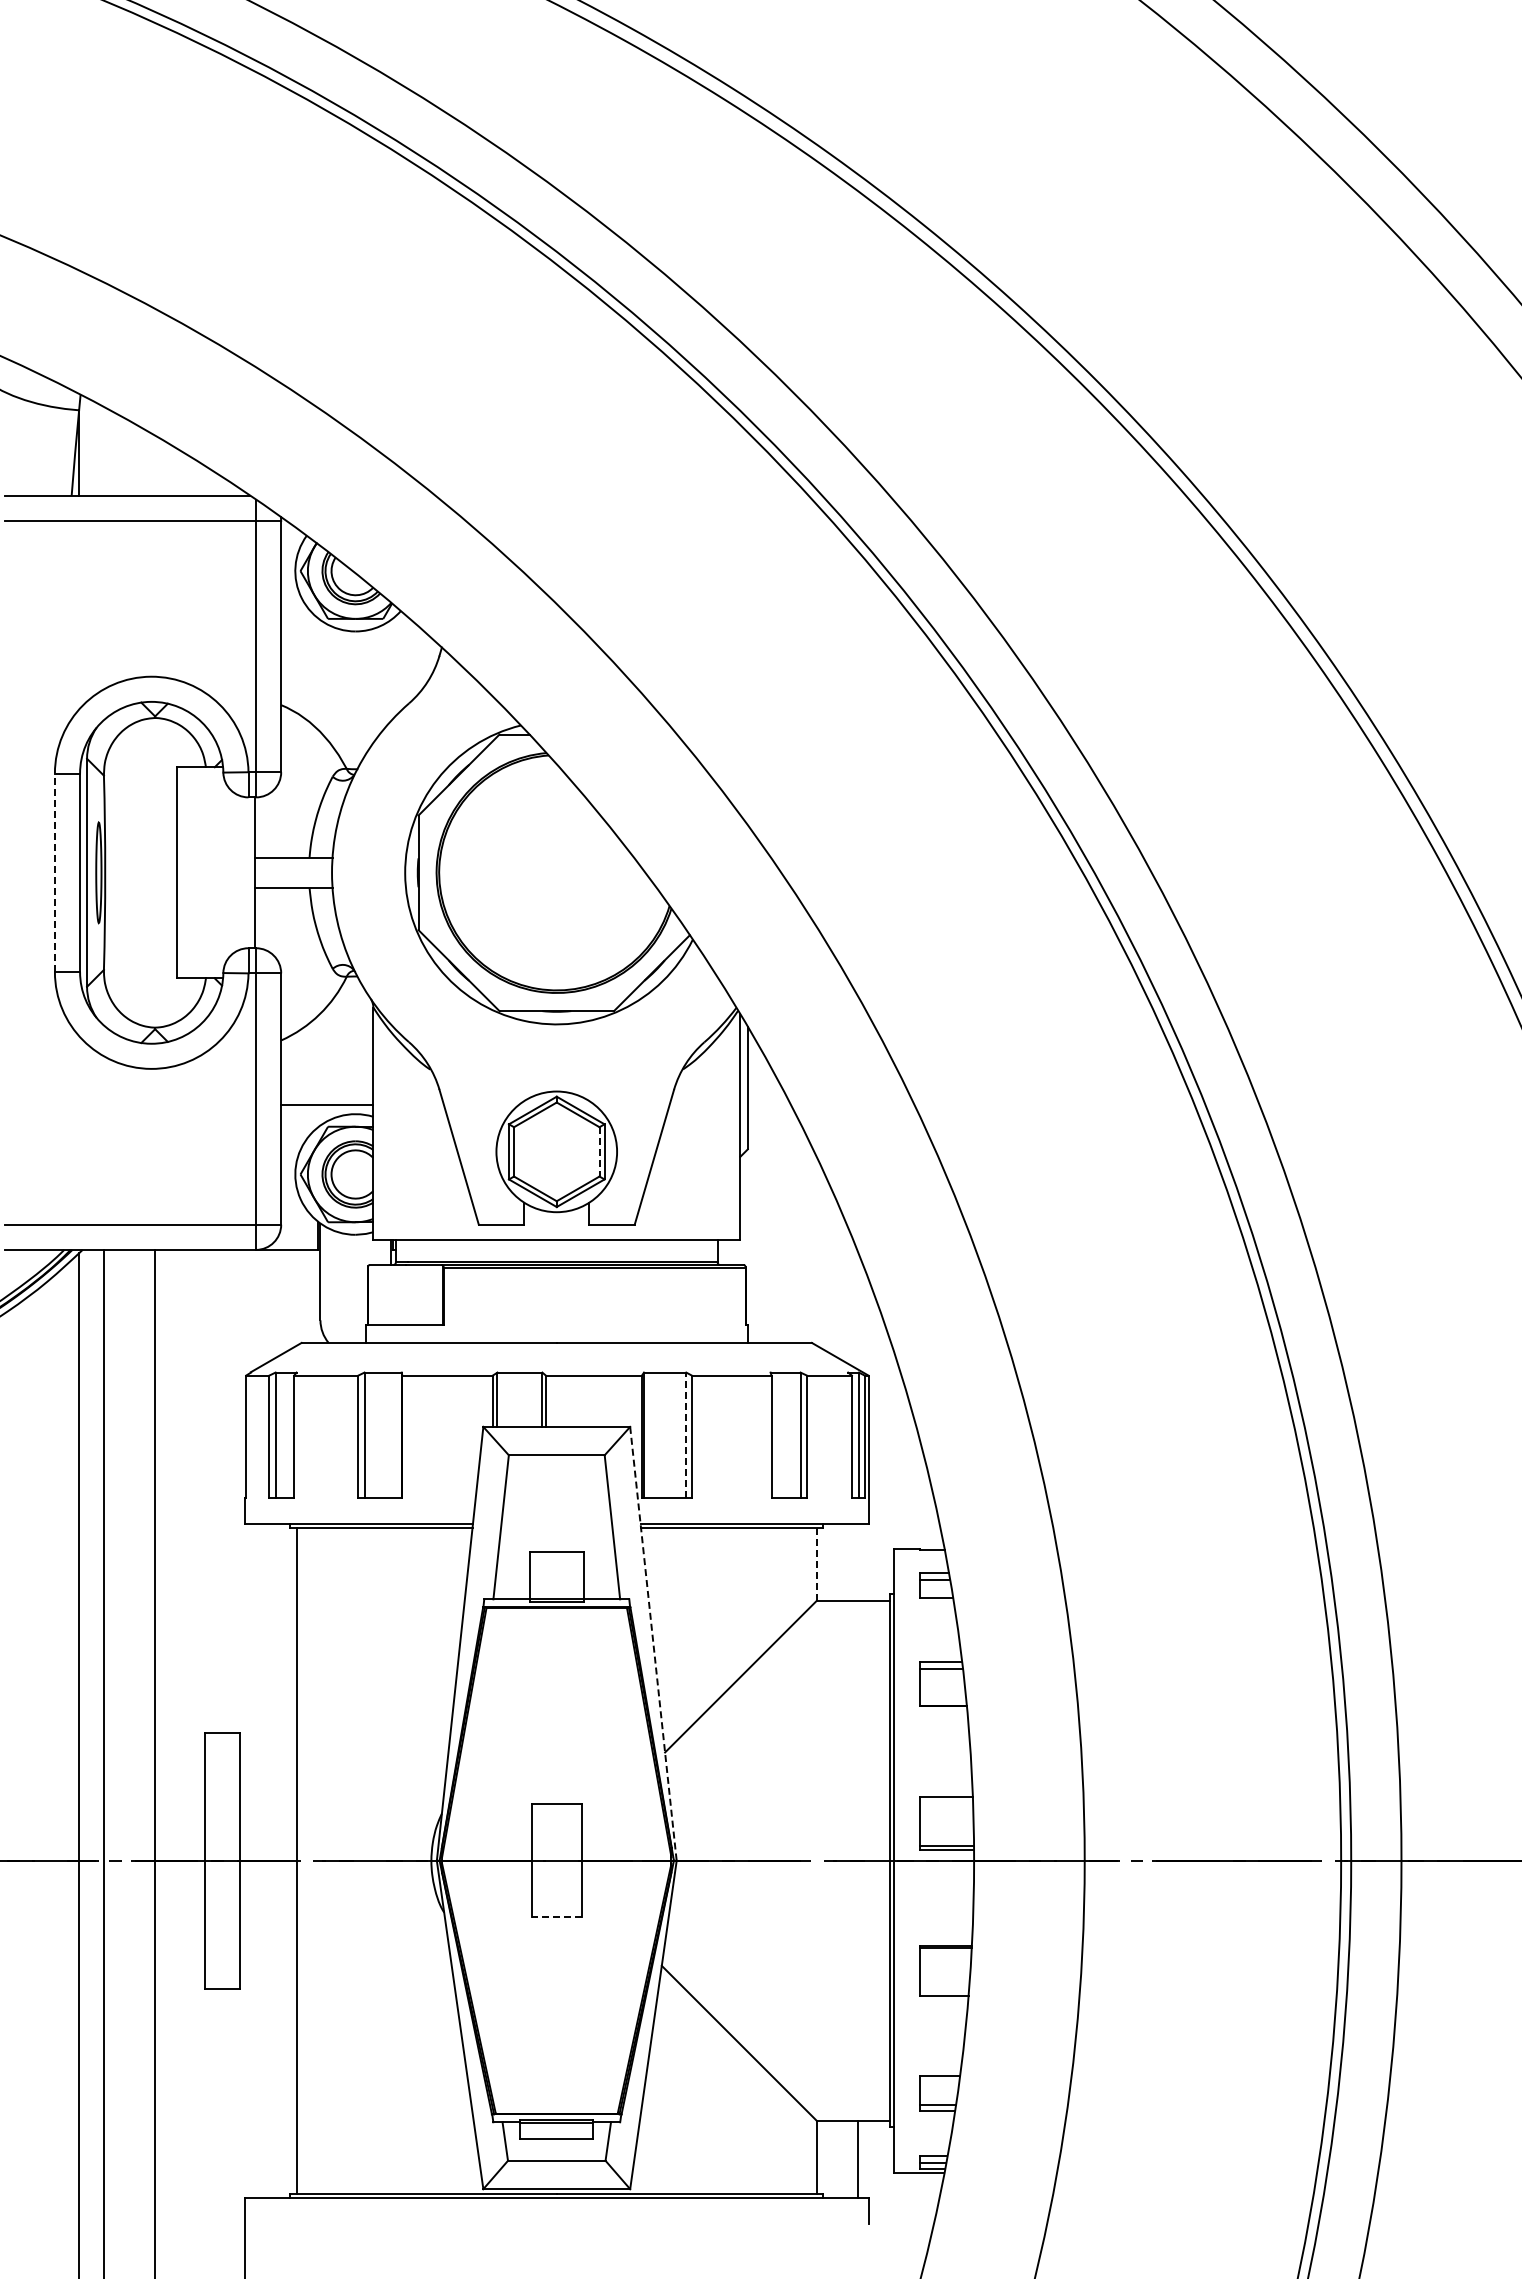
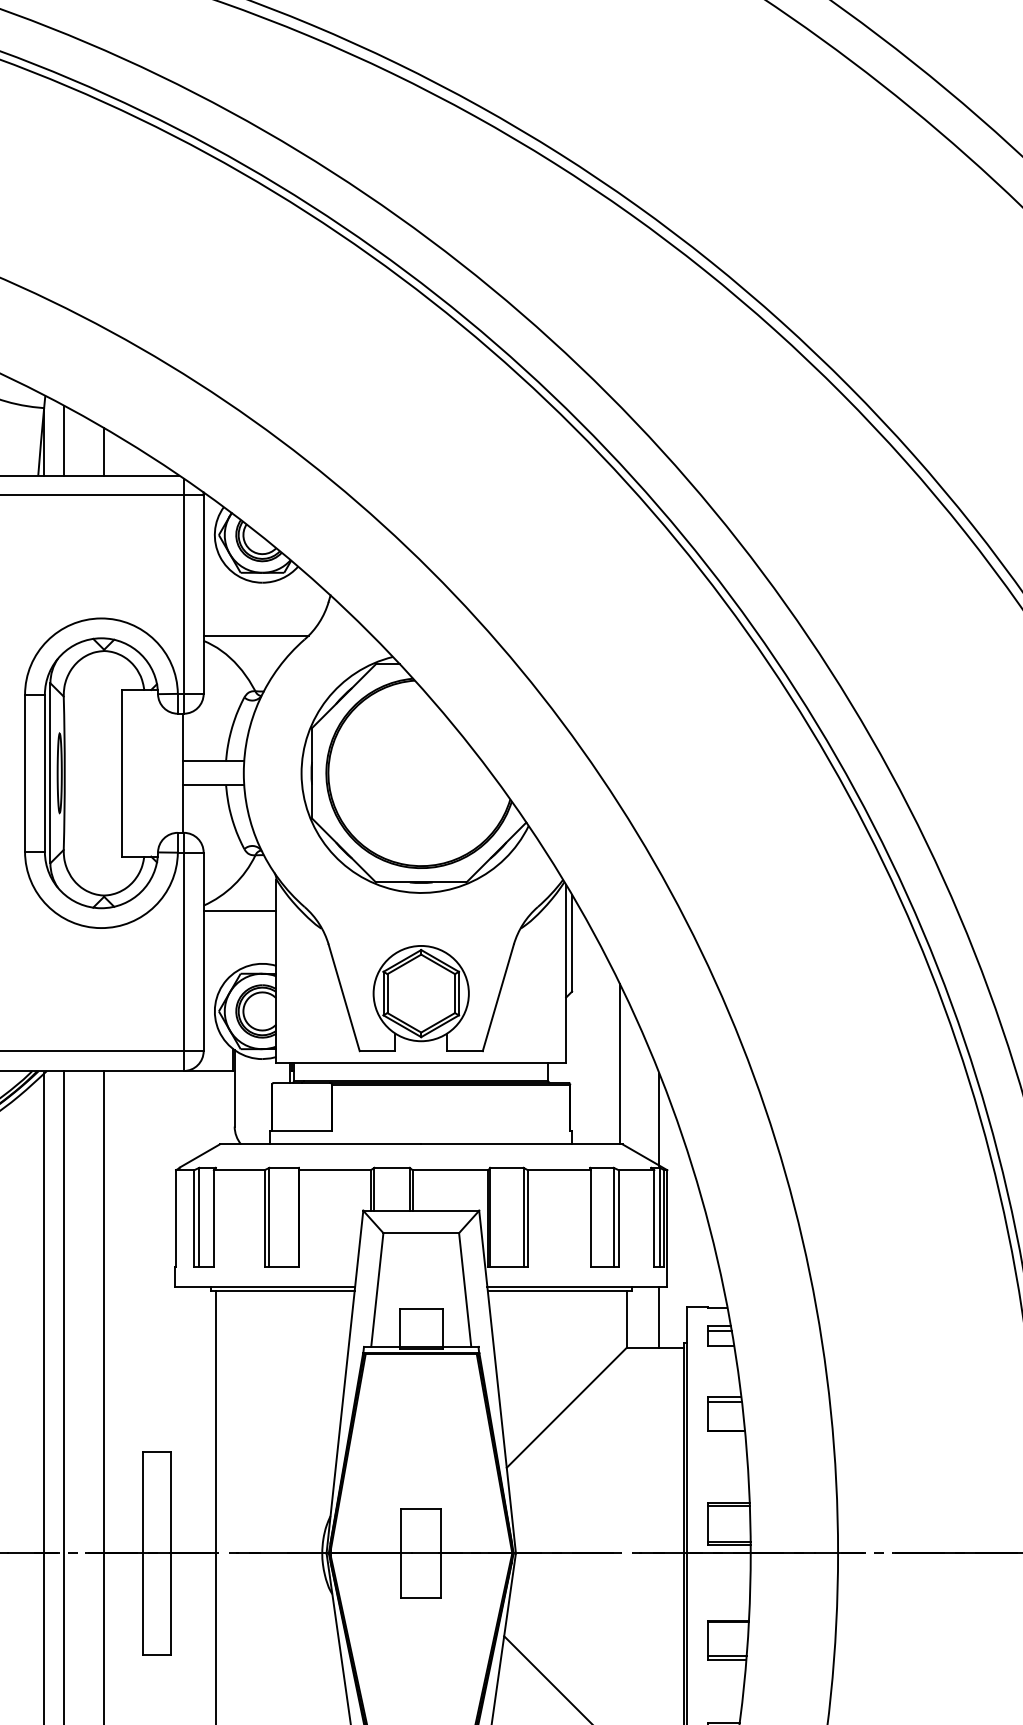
line: (104, 451) -> (64, 440), added
line: (154, 465) -> (103, 451), added
line: (347, 698) -> (256, 635), added
line: (54, 872) -> (24, 773), dashed -> solid
line: (327, 1104) -> (240, 910), moved
line: (599, 1151) -> (454, 993), dashed -> solid
line: (808, 1240) -> (619, 1063), added
line: (858, 1311) -> (659, 1119), added
line: (686, 1435) -> (523, 1217), dashed -> solid
line: (858, 1561) -> (659, 1316), added
line: (816, 1563) -> (626, 1318), dashed -> solid
line: (653, 1644) -> (497, 1382), dashed -> solid
line: (946, 1801) -> (728, 1506), added
line: (556, 1917) -> (421, 1598), dashed -> solid
line: (944, 1990) -> (727, 1655), added

